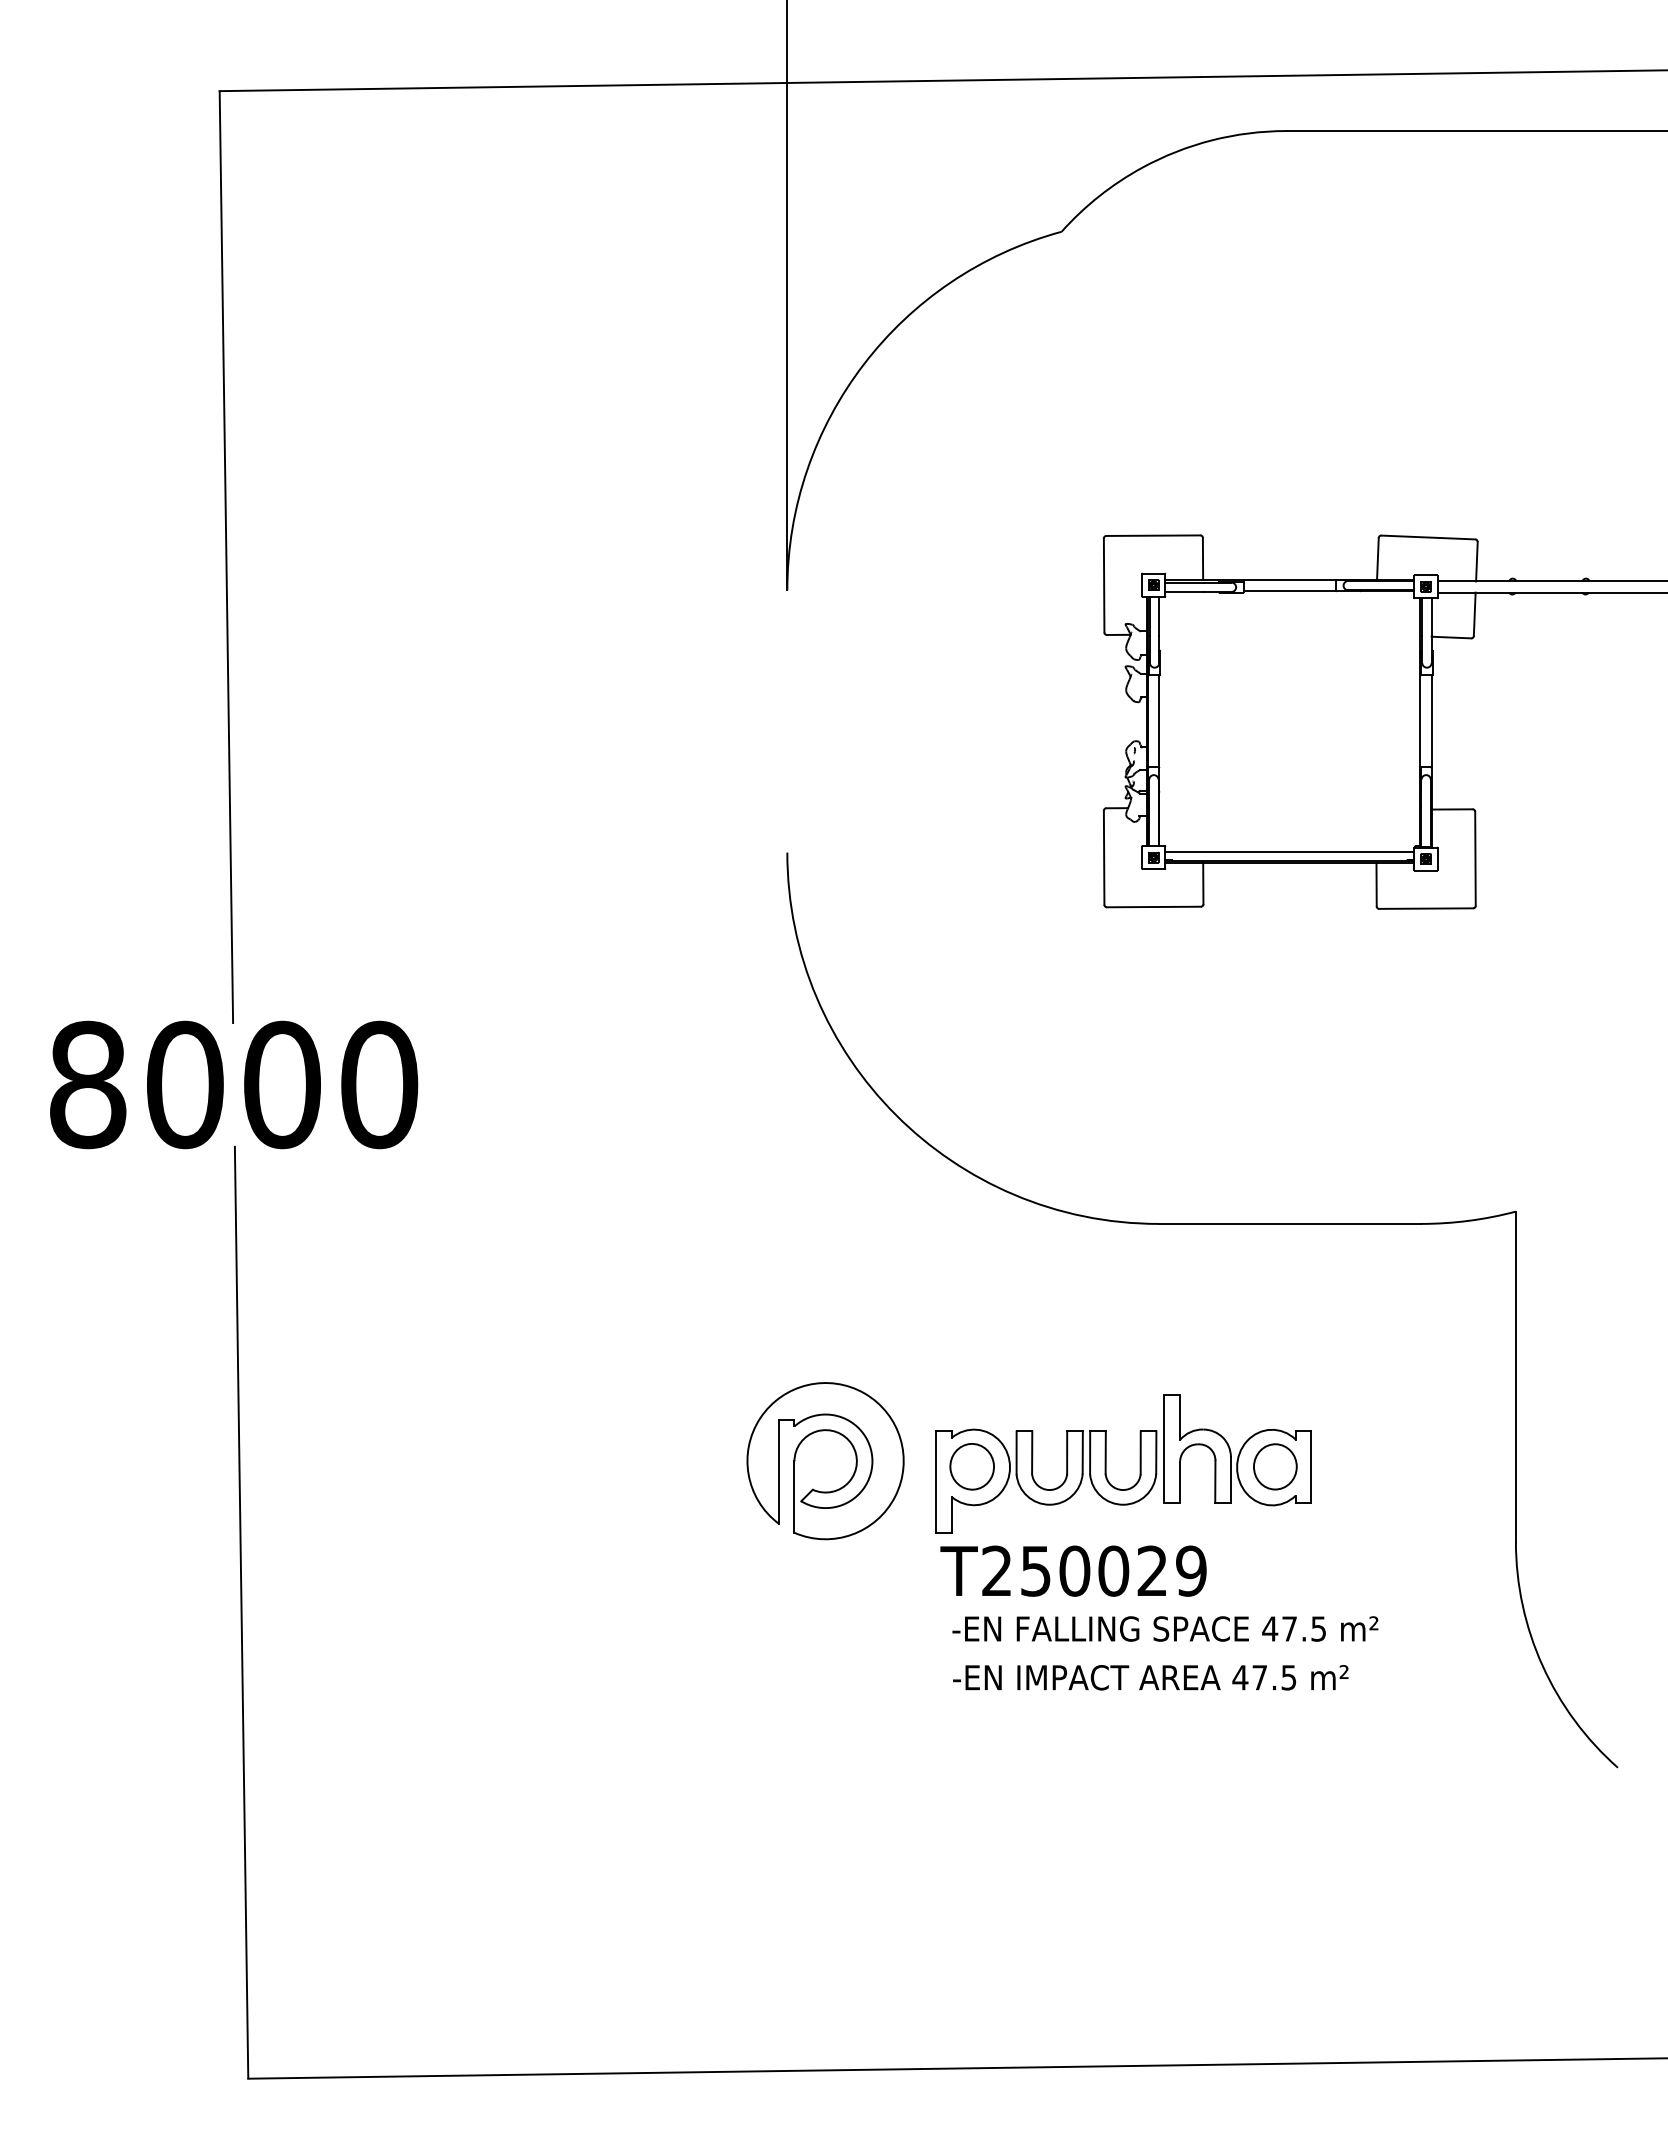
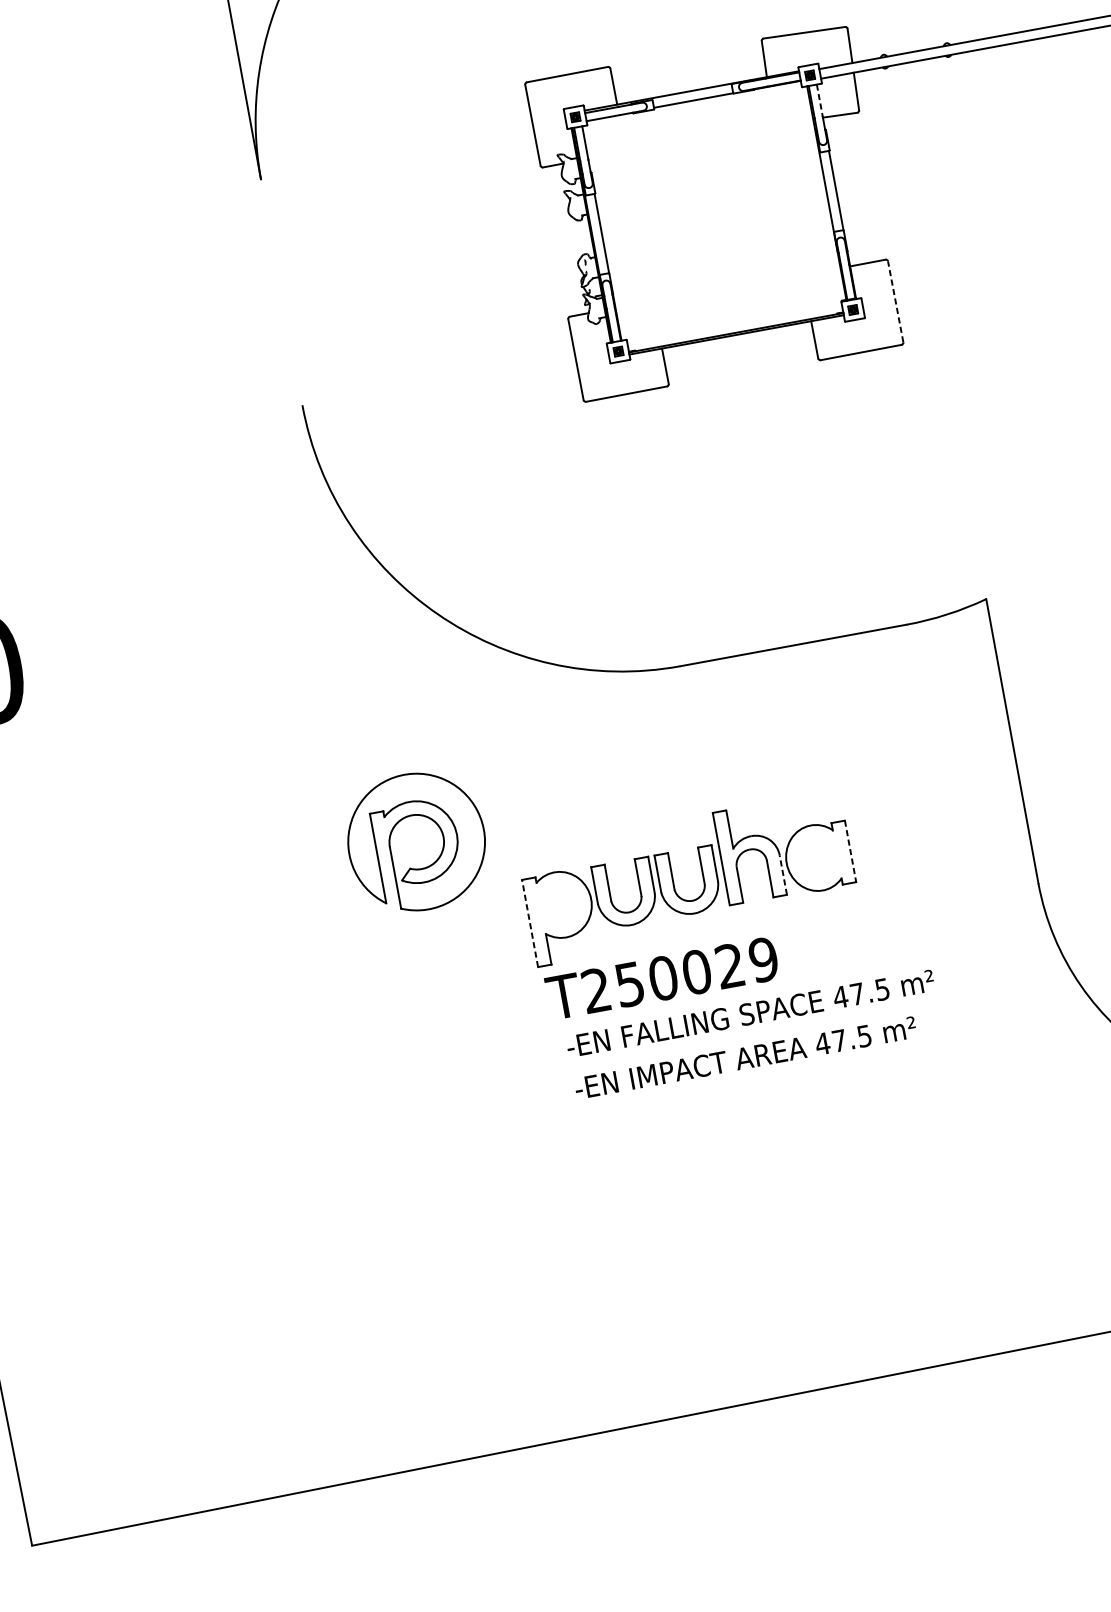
line: (1431, 617) -> (819, 101), solid -> dashed
line: (1289, 851) -> (734, 324), removed
line: (1475, 858) -> (895, 301), solid -> dashed
part: (825, 1461) -> (416, 842), moved
part: (971, 1466) -> (557, 904), removed
part: (1275, 1466) -> (819, 856), removed
line: (1311, 1467) -> (850, 851), solid -> dashed
line: (1230, 1479) -> (782, 874), solid -> dashed
line: (936, 1482) -> (530, 923), solid -> dashed

